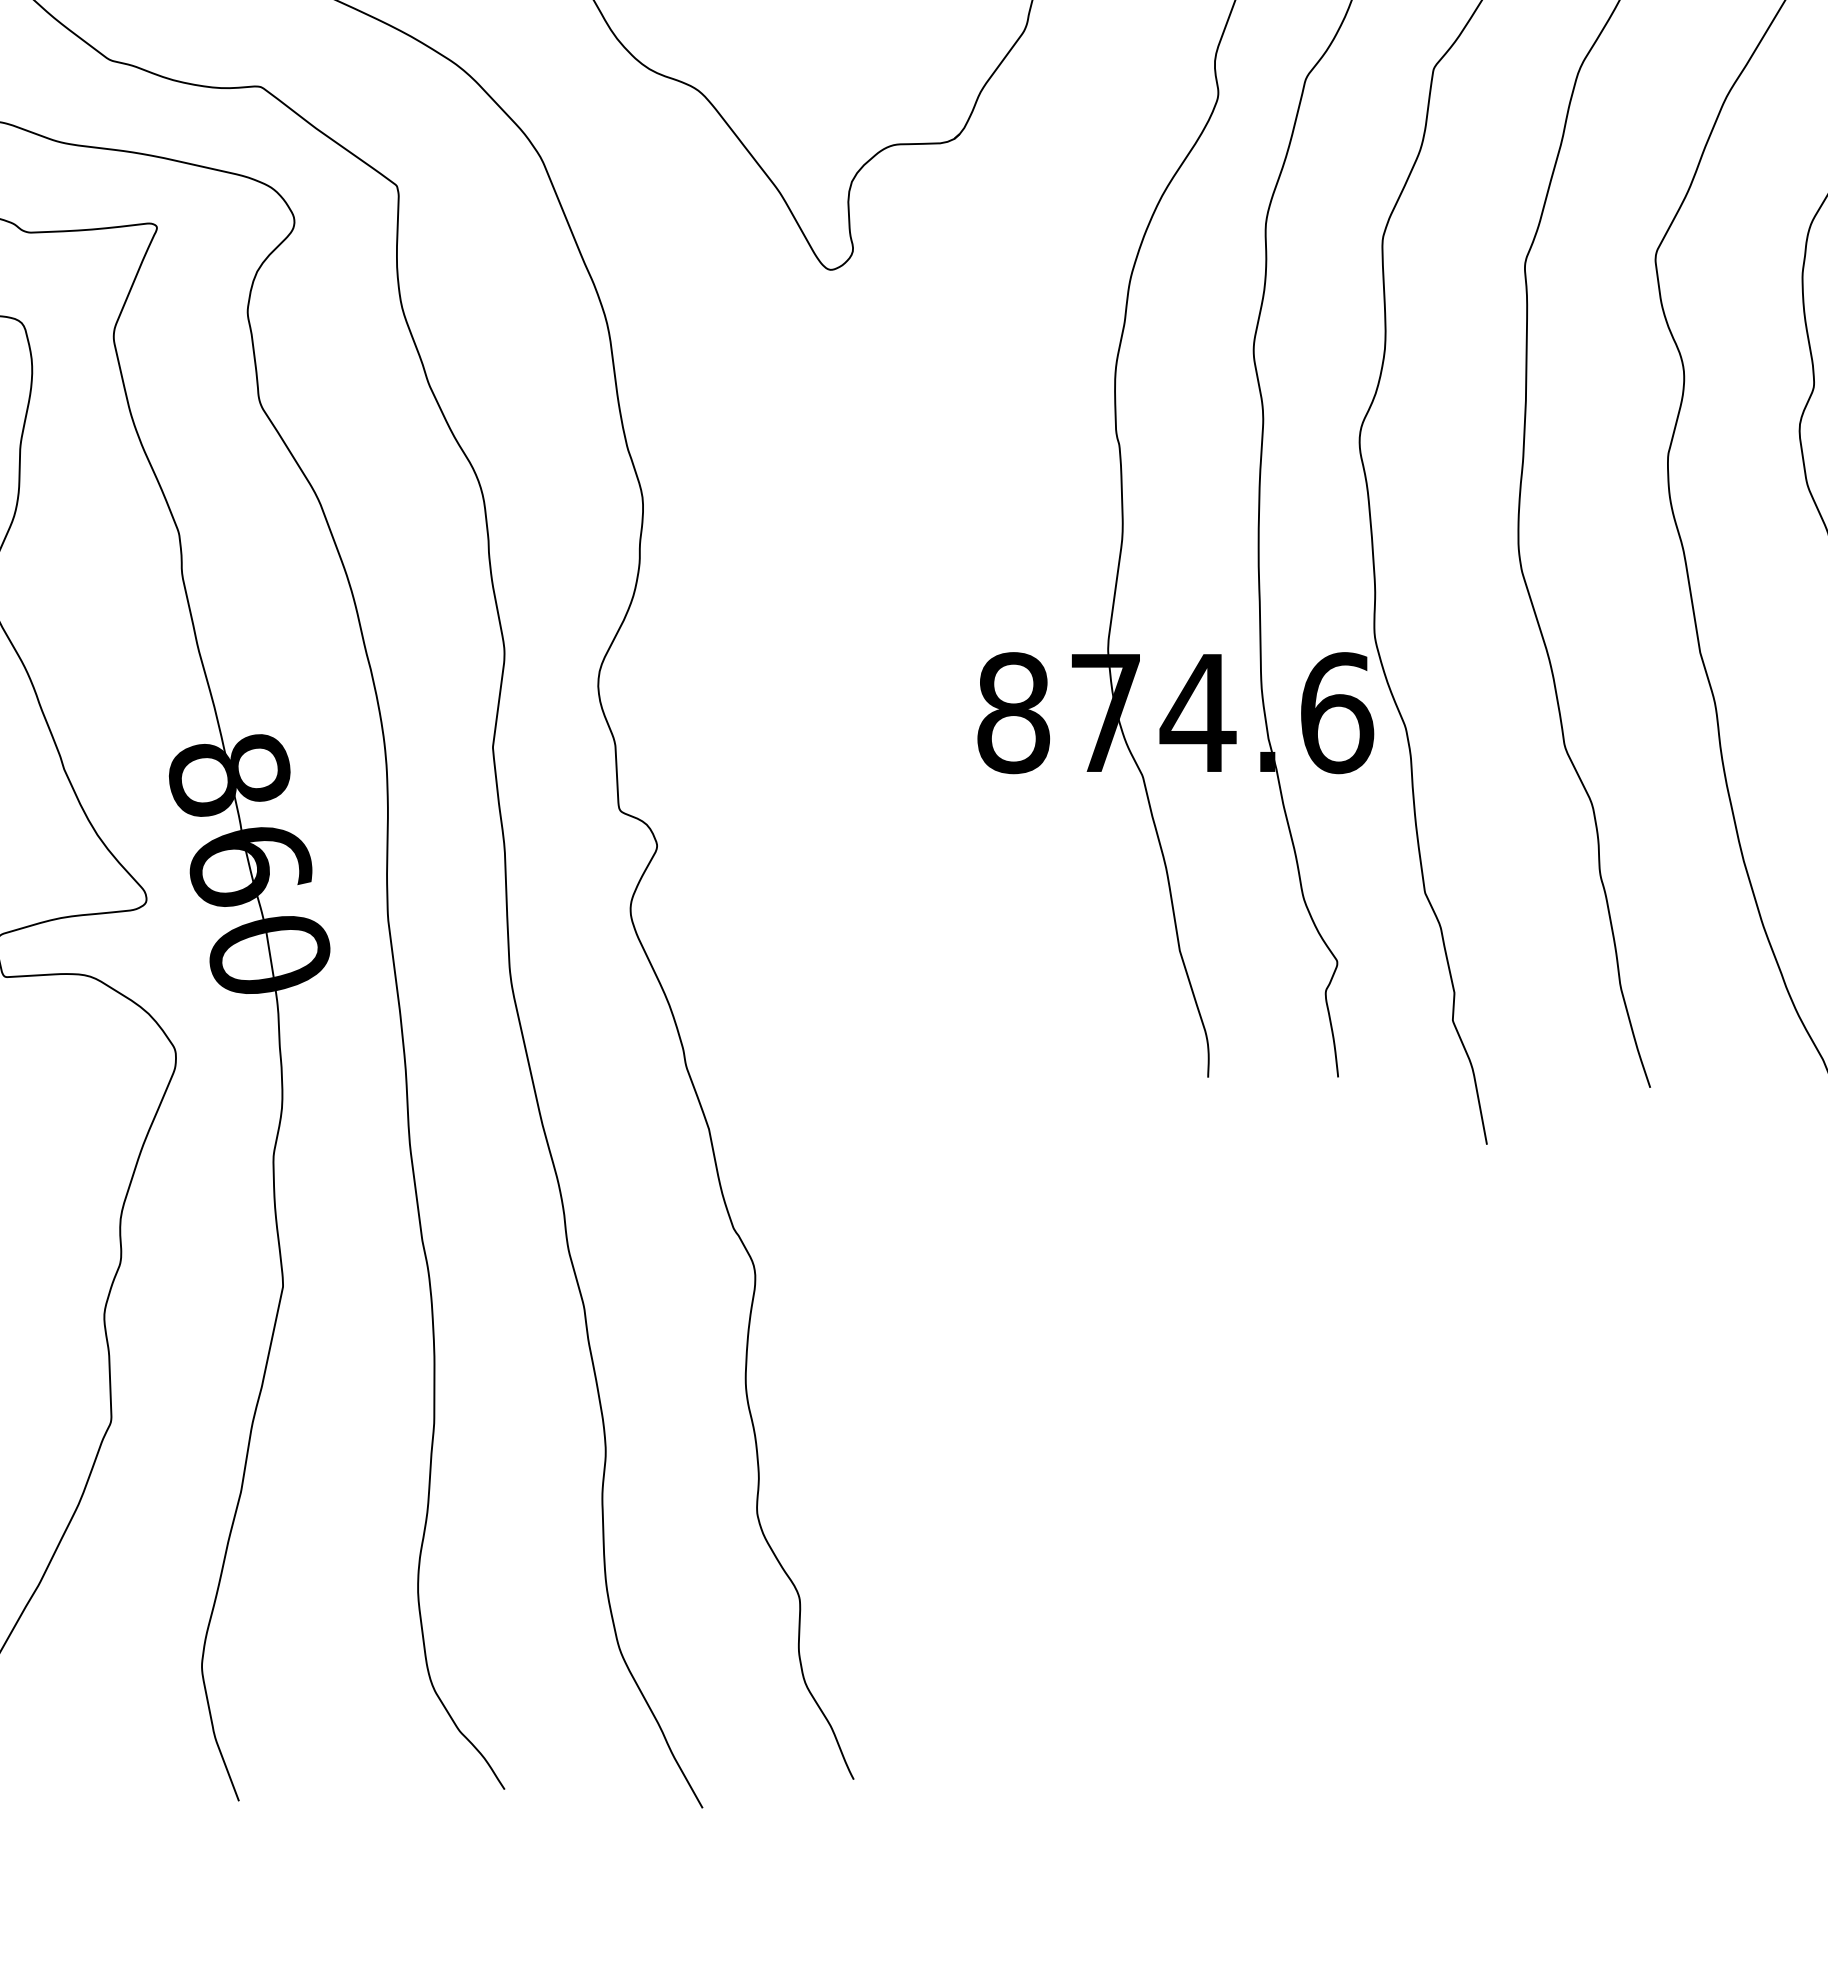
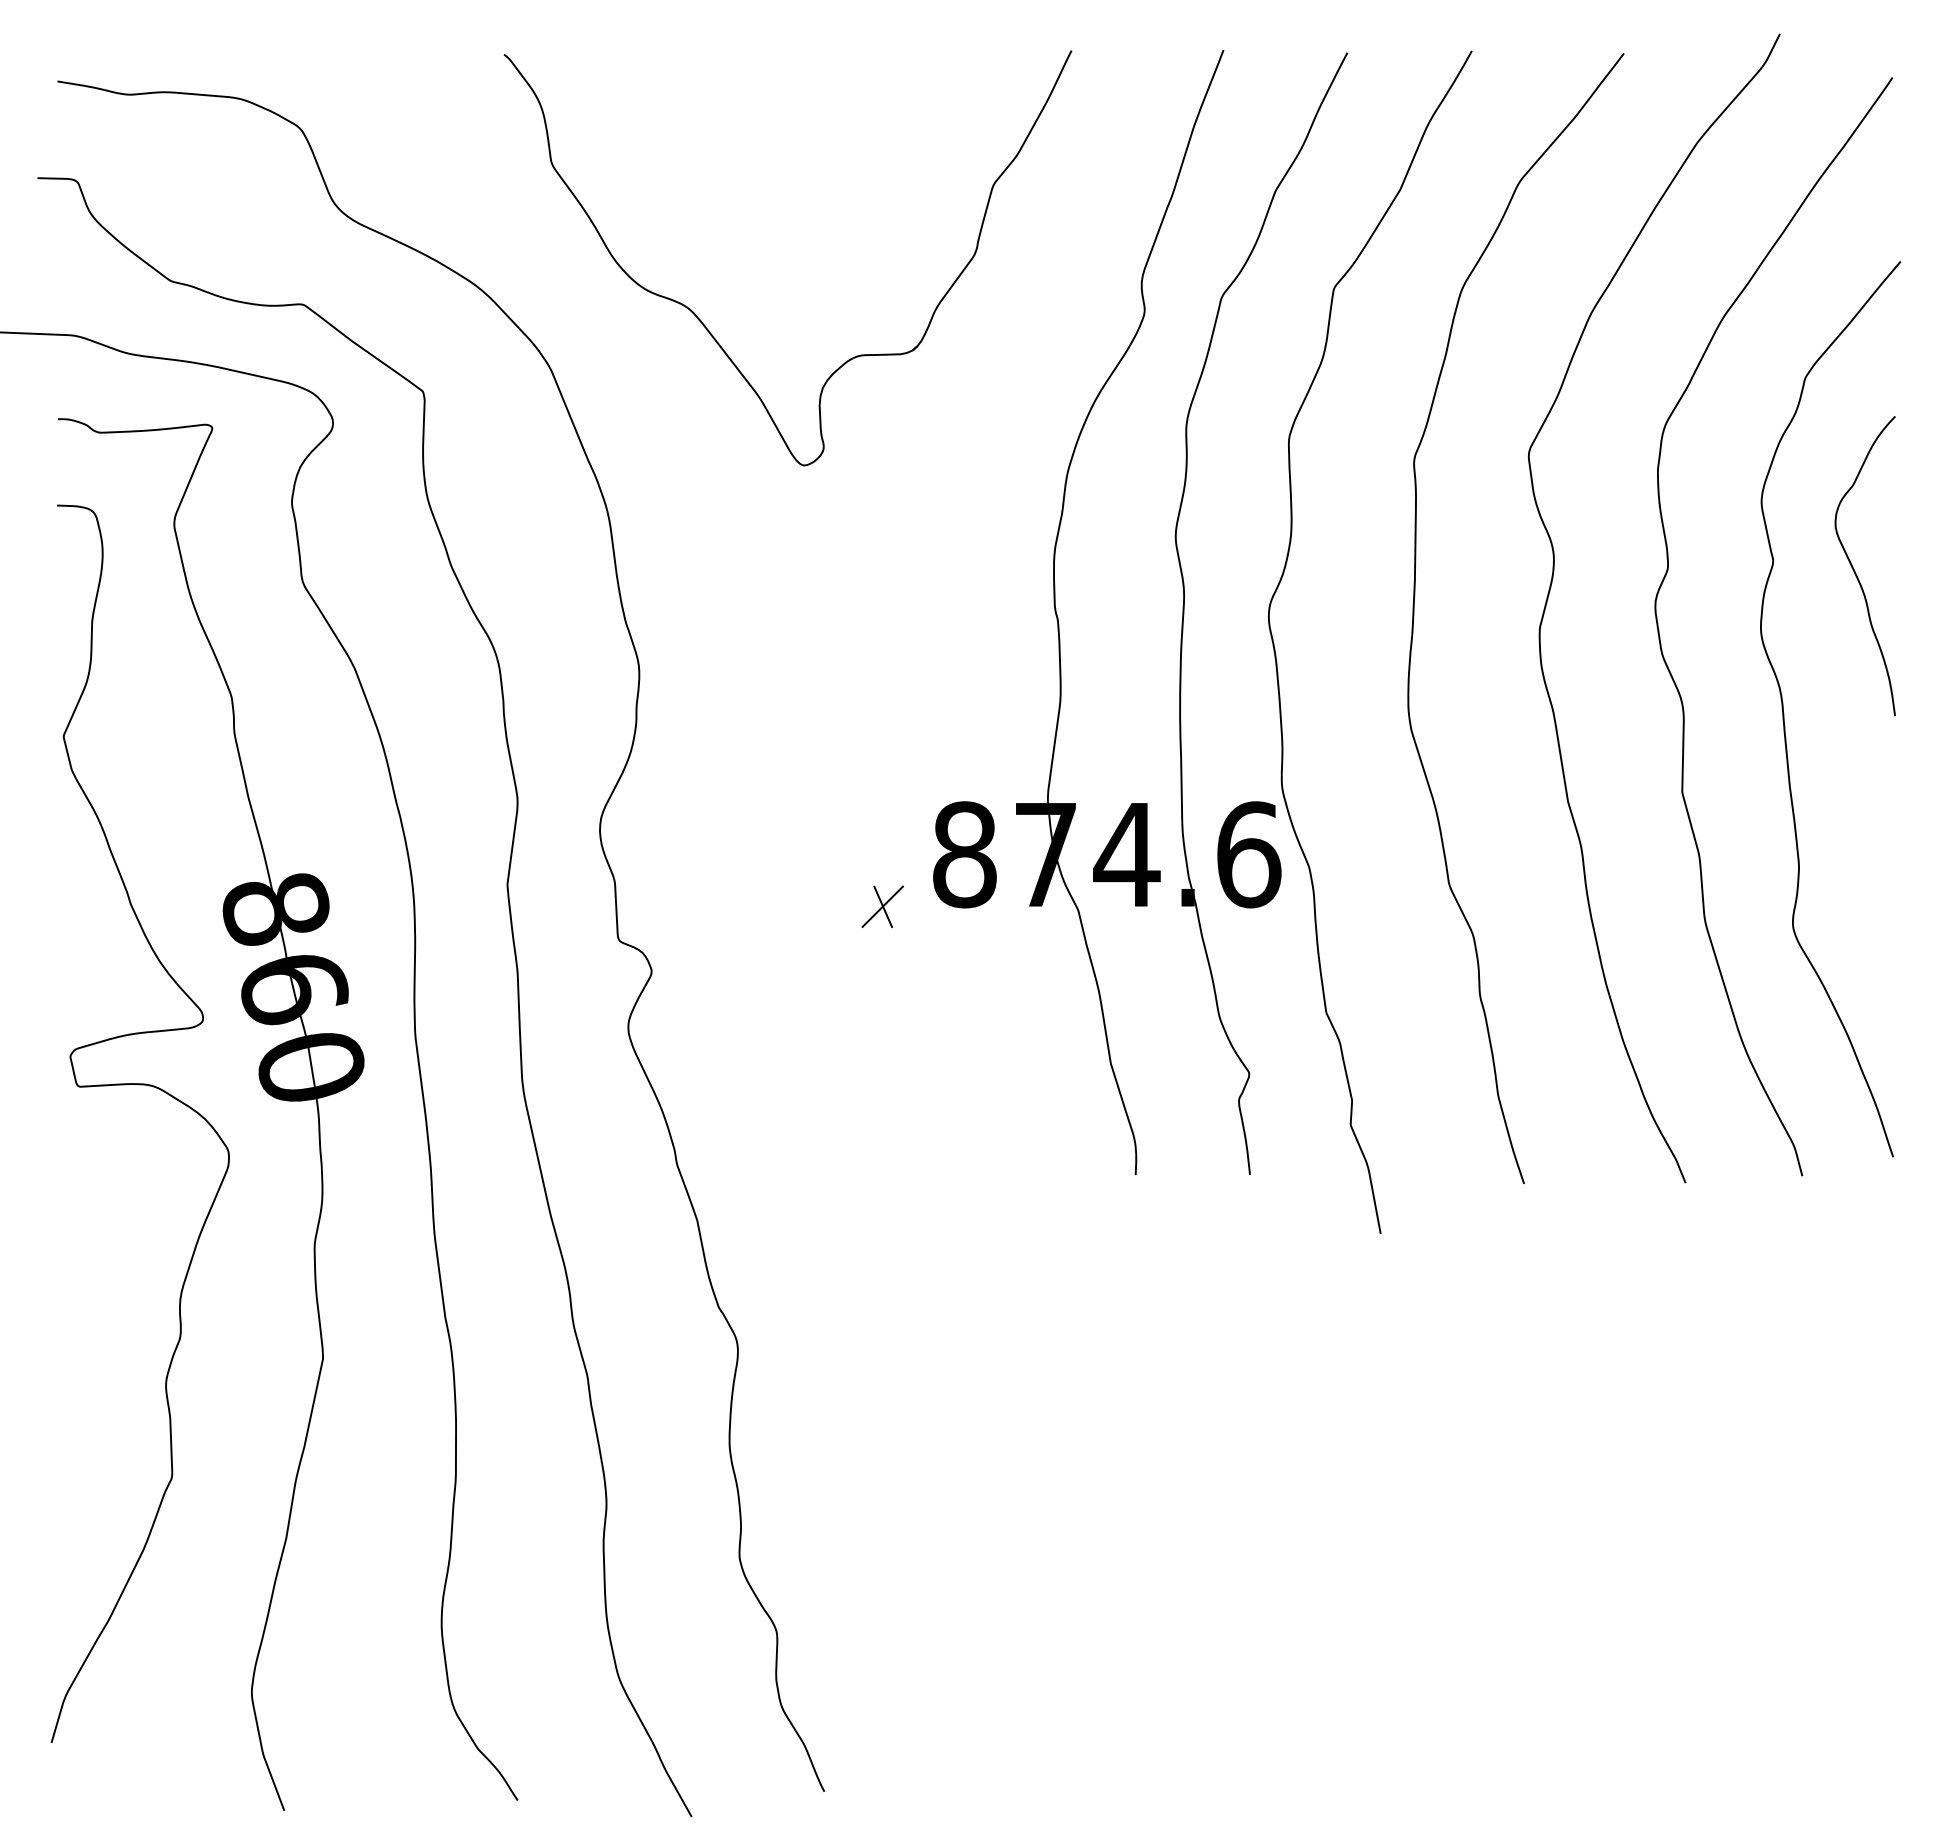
part: (919, 771) -> (882, 906), added

